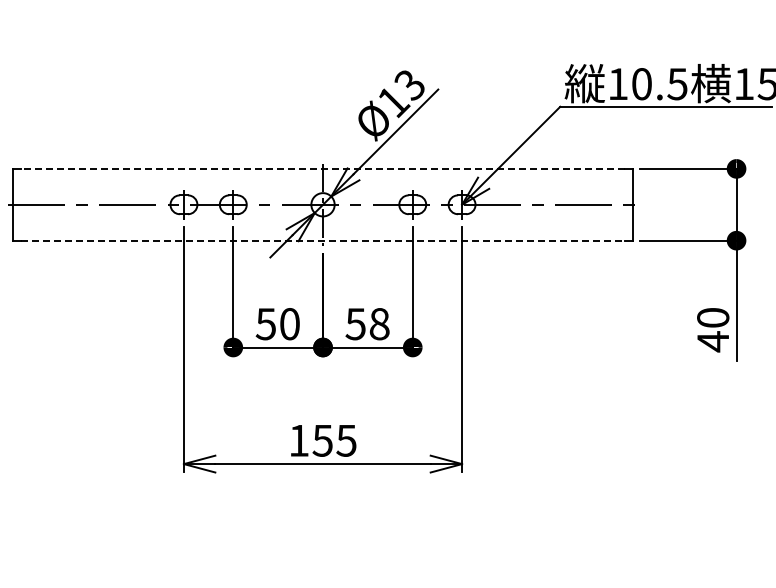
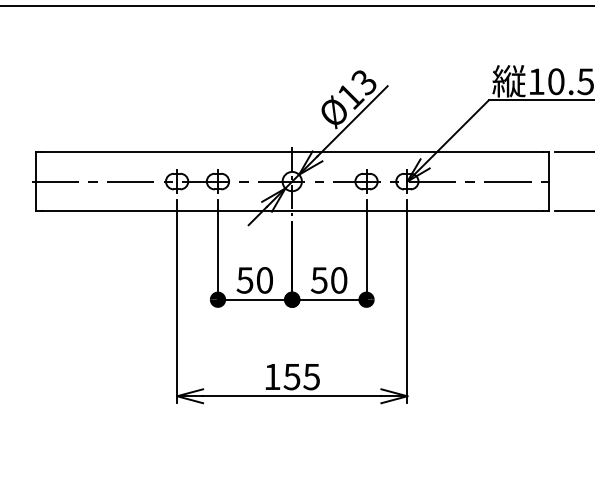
line: (322, 168) -> (291, 151), dashed -> solid
line: (323, 240) -> (292, 211), dashed -> solid
text: (379, 324) -> (339, 280), 58 -> 50

